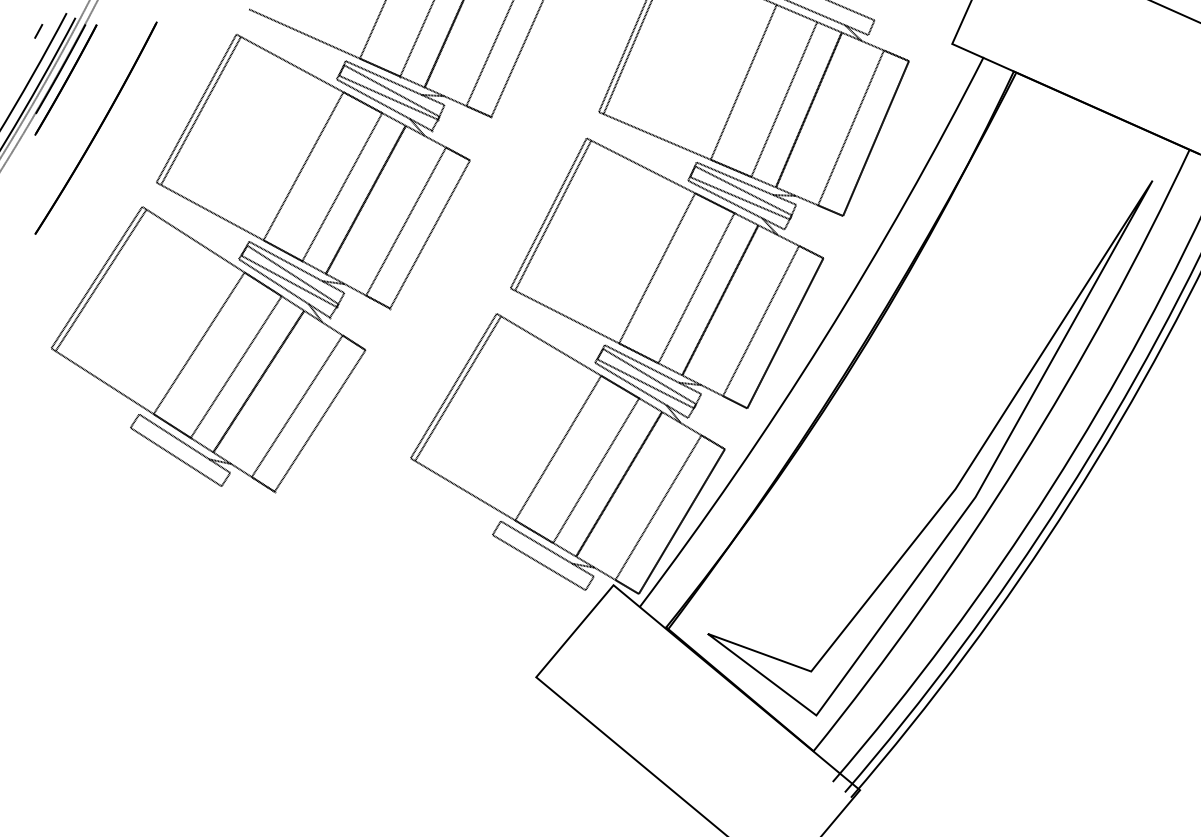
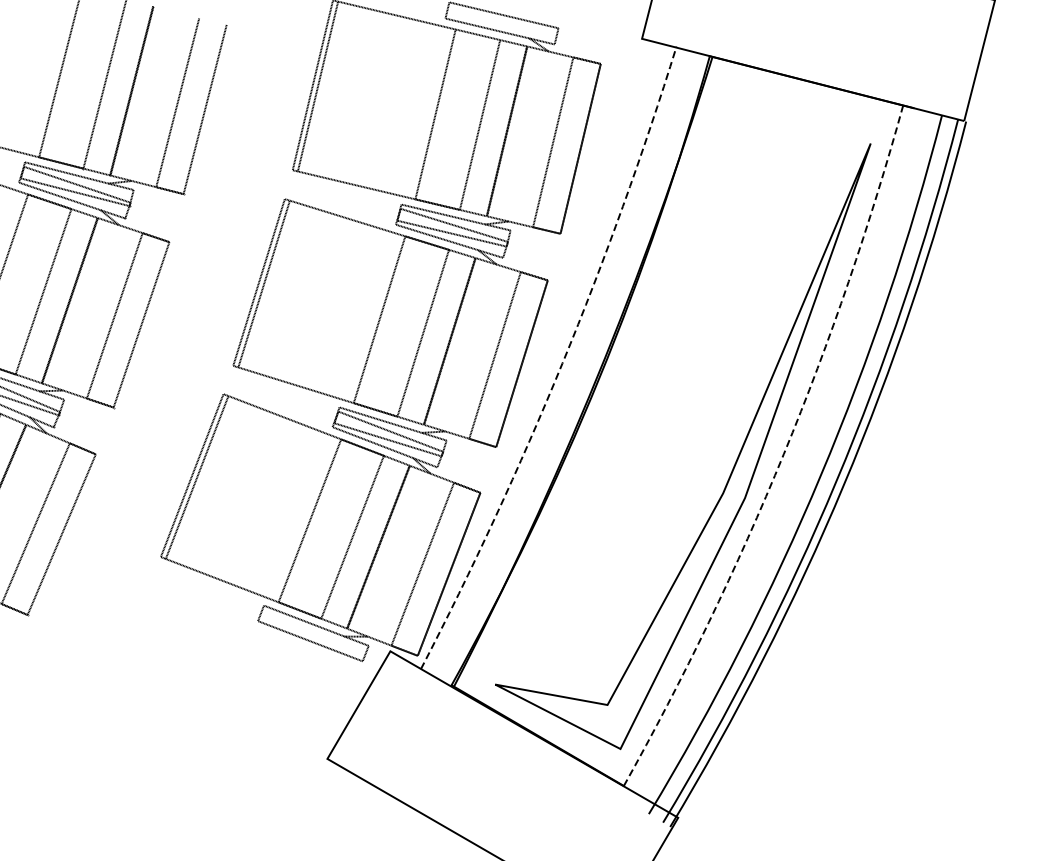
arc: (823, 339) -> (562, 363), solid -> dashed
arc: (1019, 461) -> (783, 453), solid -> dashed

